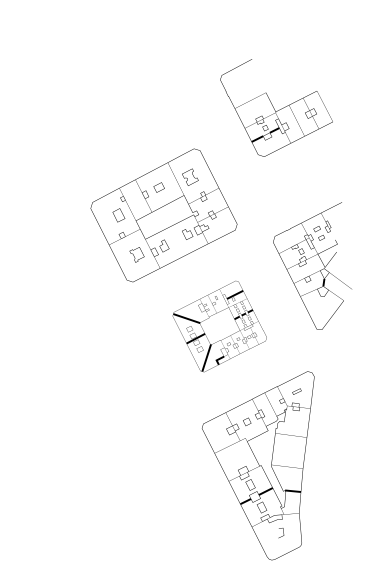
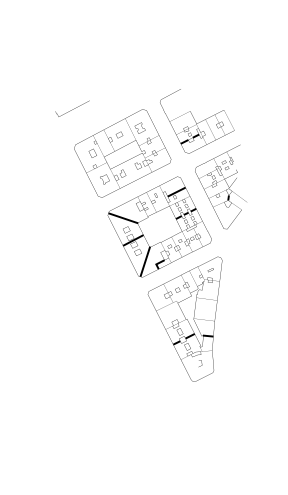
part: (276, 108) -> (197, 121), moved
line: (88, 149) -> (72, 109), added
part: (219, 325) -> (159, 226), size x1.67

